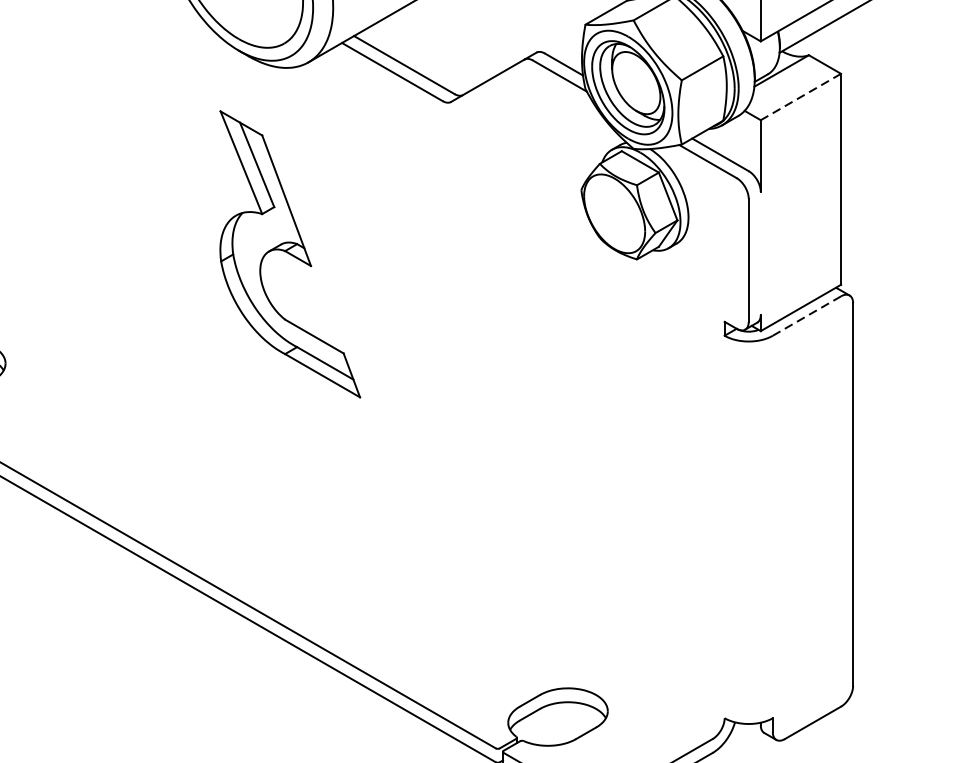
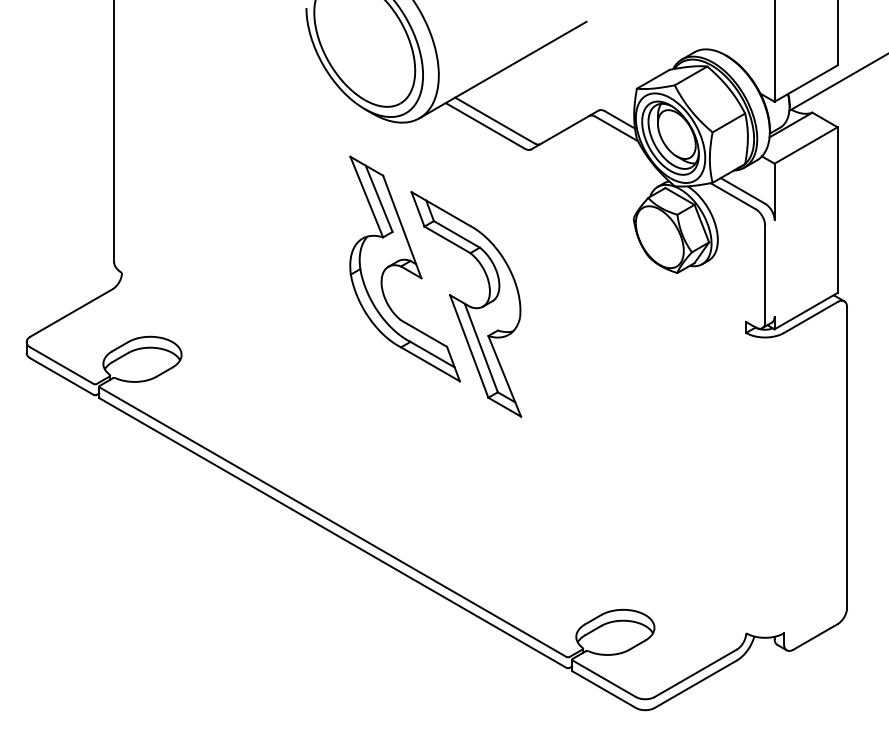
line: (800, 97) -> (805, 145), dashed -> solid
part: (368, 299) -> (466, 304), added
line: (806, 316) -> (810, 317), dashed -> solid

